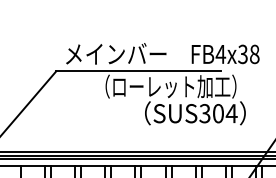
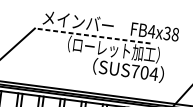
line: (138, 71) -> (92, 36), solid -> dashed
text: (204, 113) -> (134, 71), SUS304 -> SUS704

